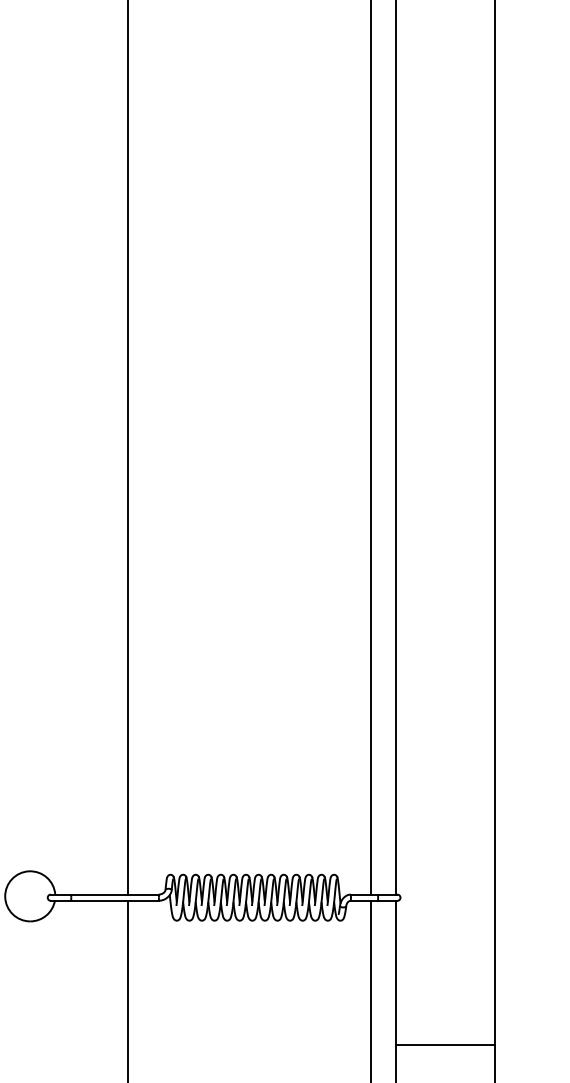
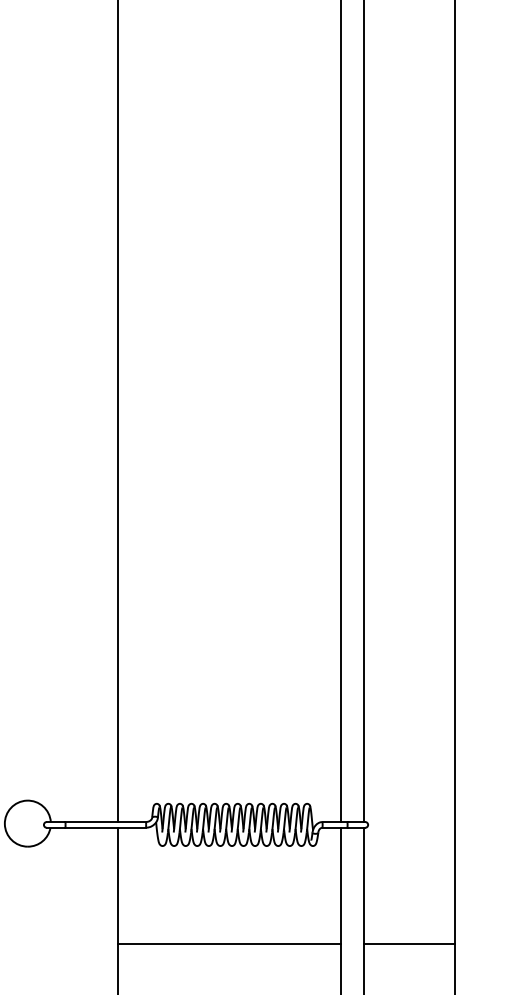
line: (249, 1026) -> (229, 943), added
line: (445, 1044) -> (409, 943), moved

